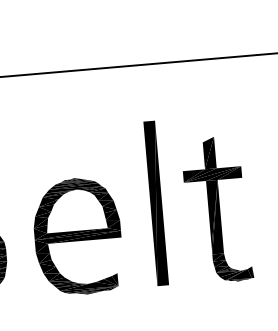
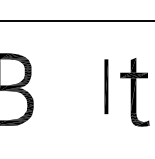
part: (156, 202) -> (106, 86), size x0.7
part: (76, 234) -> (67, 98), removed

